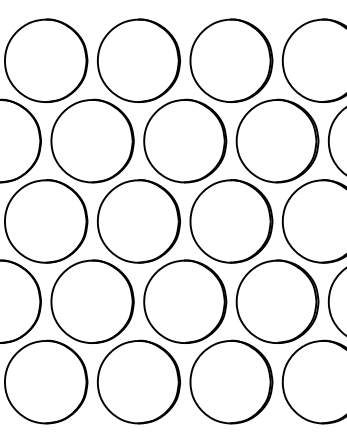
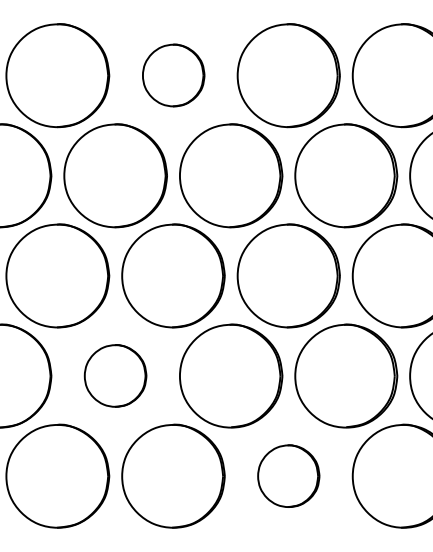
part: (139, 60) -> (174, 75), size x0.6
part: (92, 301) -> (115, 375), size x0.6
part: (231, 381) -> (288, 475), size x0.6

